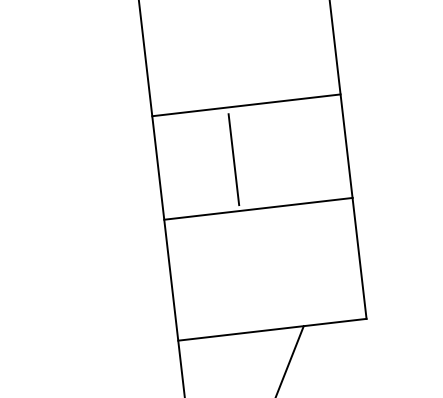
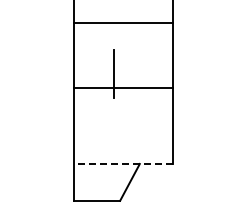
line: (246, 104) -> (123, 22), moved
line: (258, 208) -> (123, 87), moved
line: (270, 329) -> (122, 163), solid -> dashed

